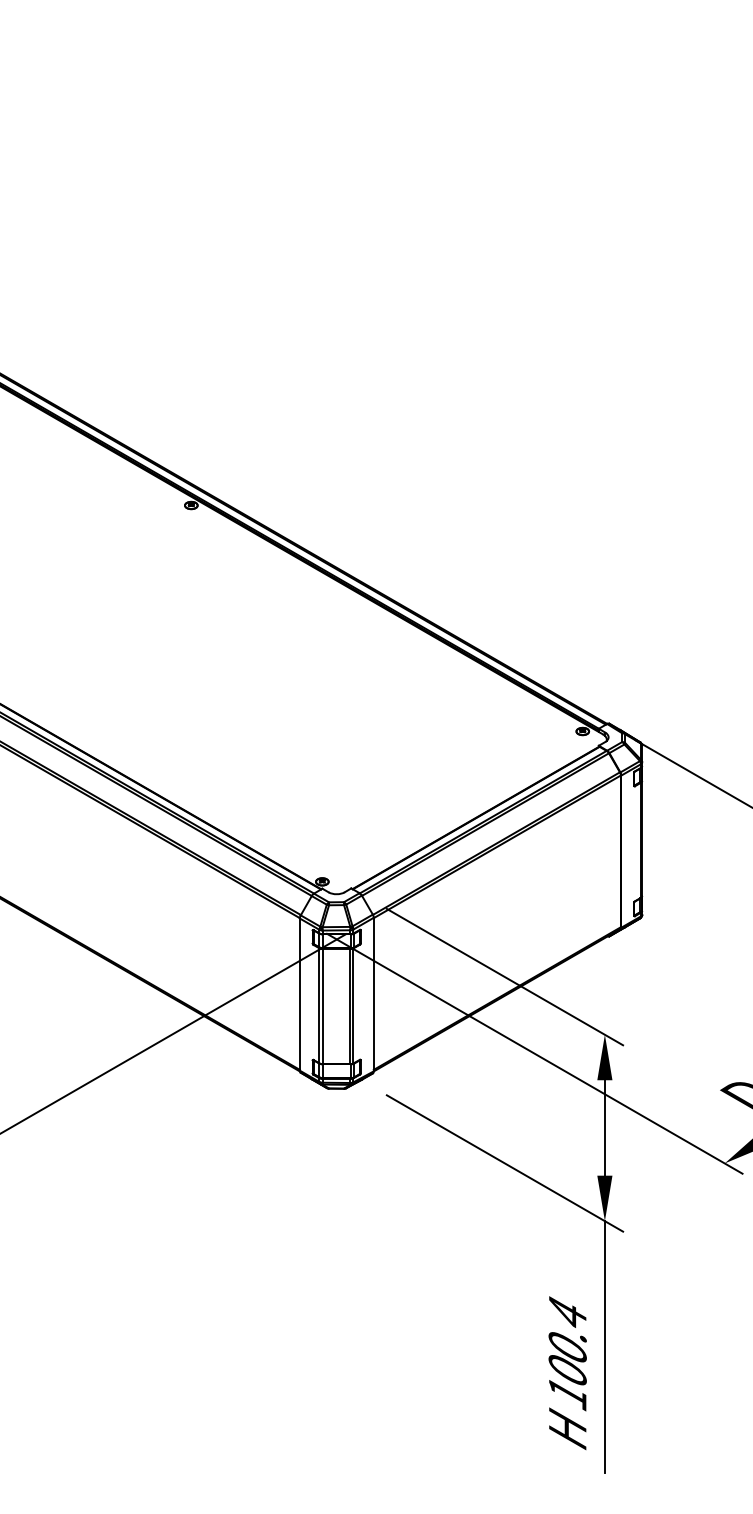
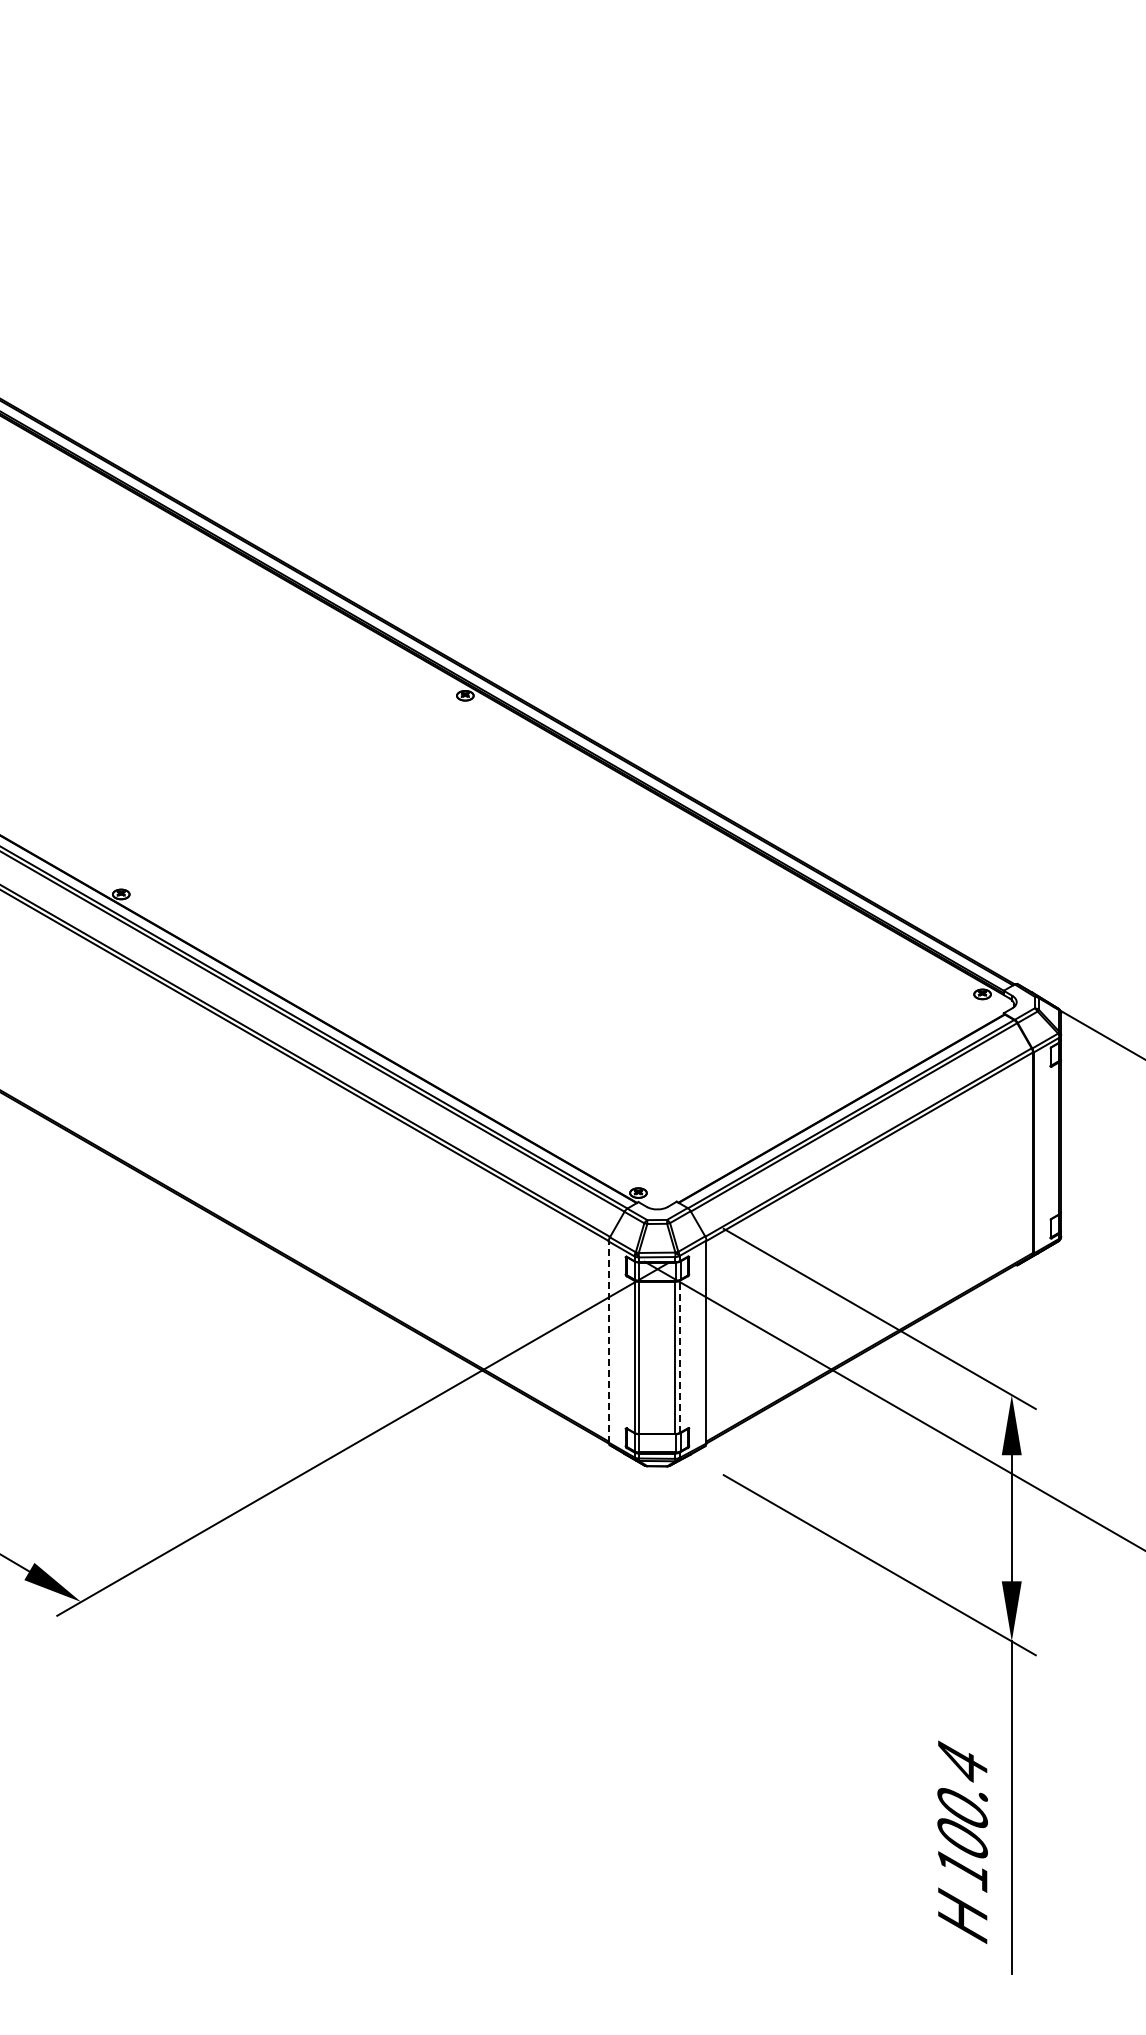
line: (299, 994) -> (608, 1342), solid -> dashed
line: (353, 1005) -> (679, 1356), solid -> dashed

